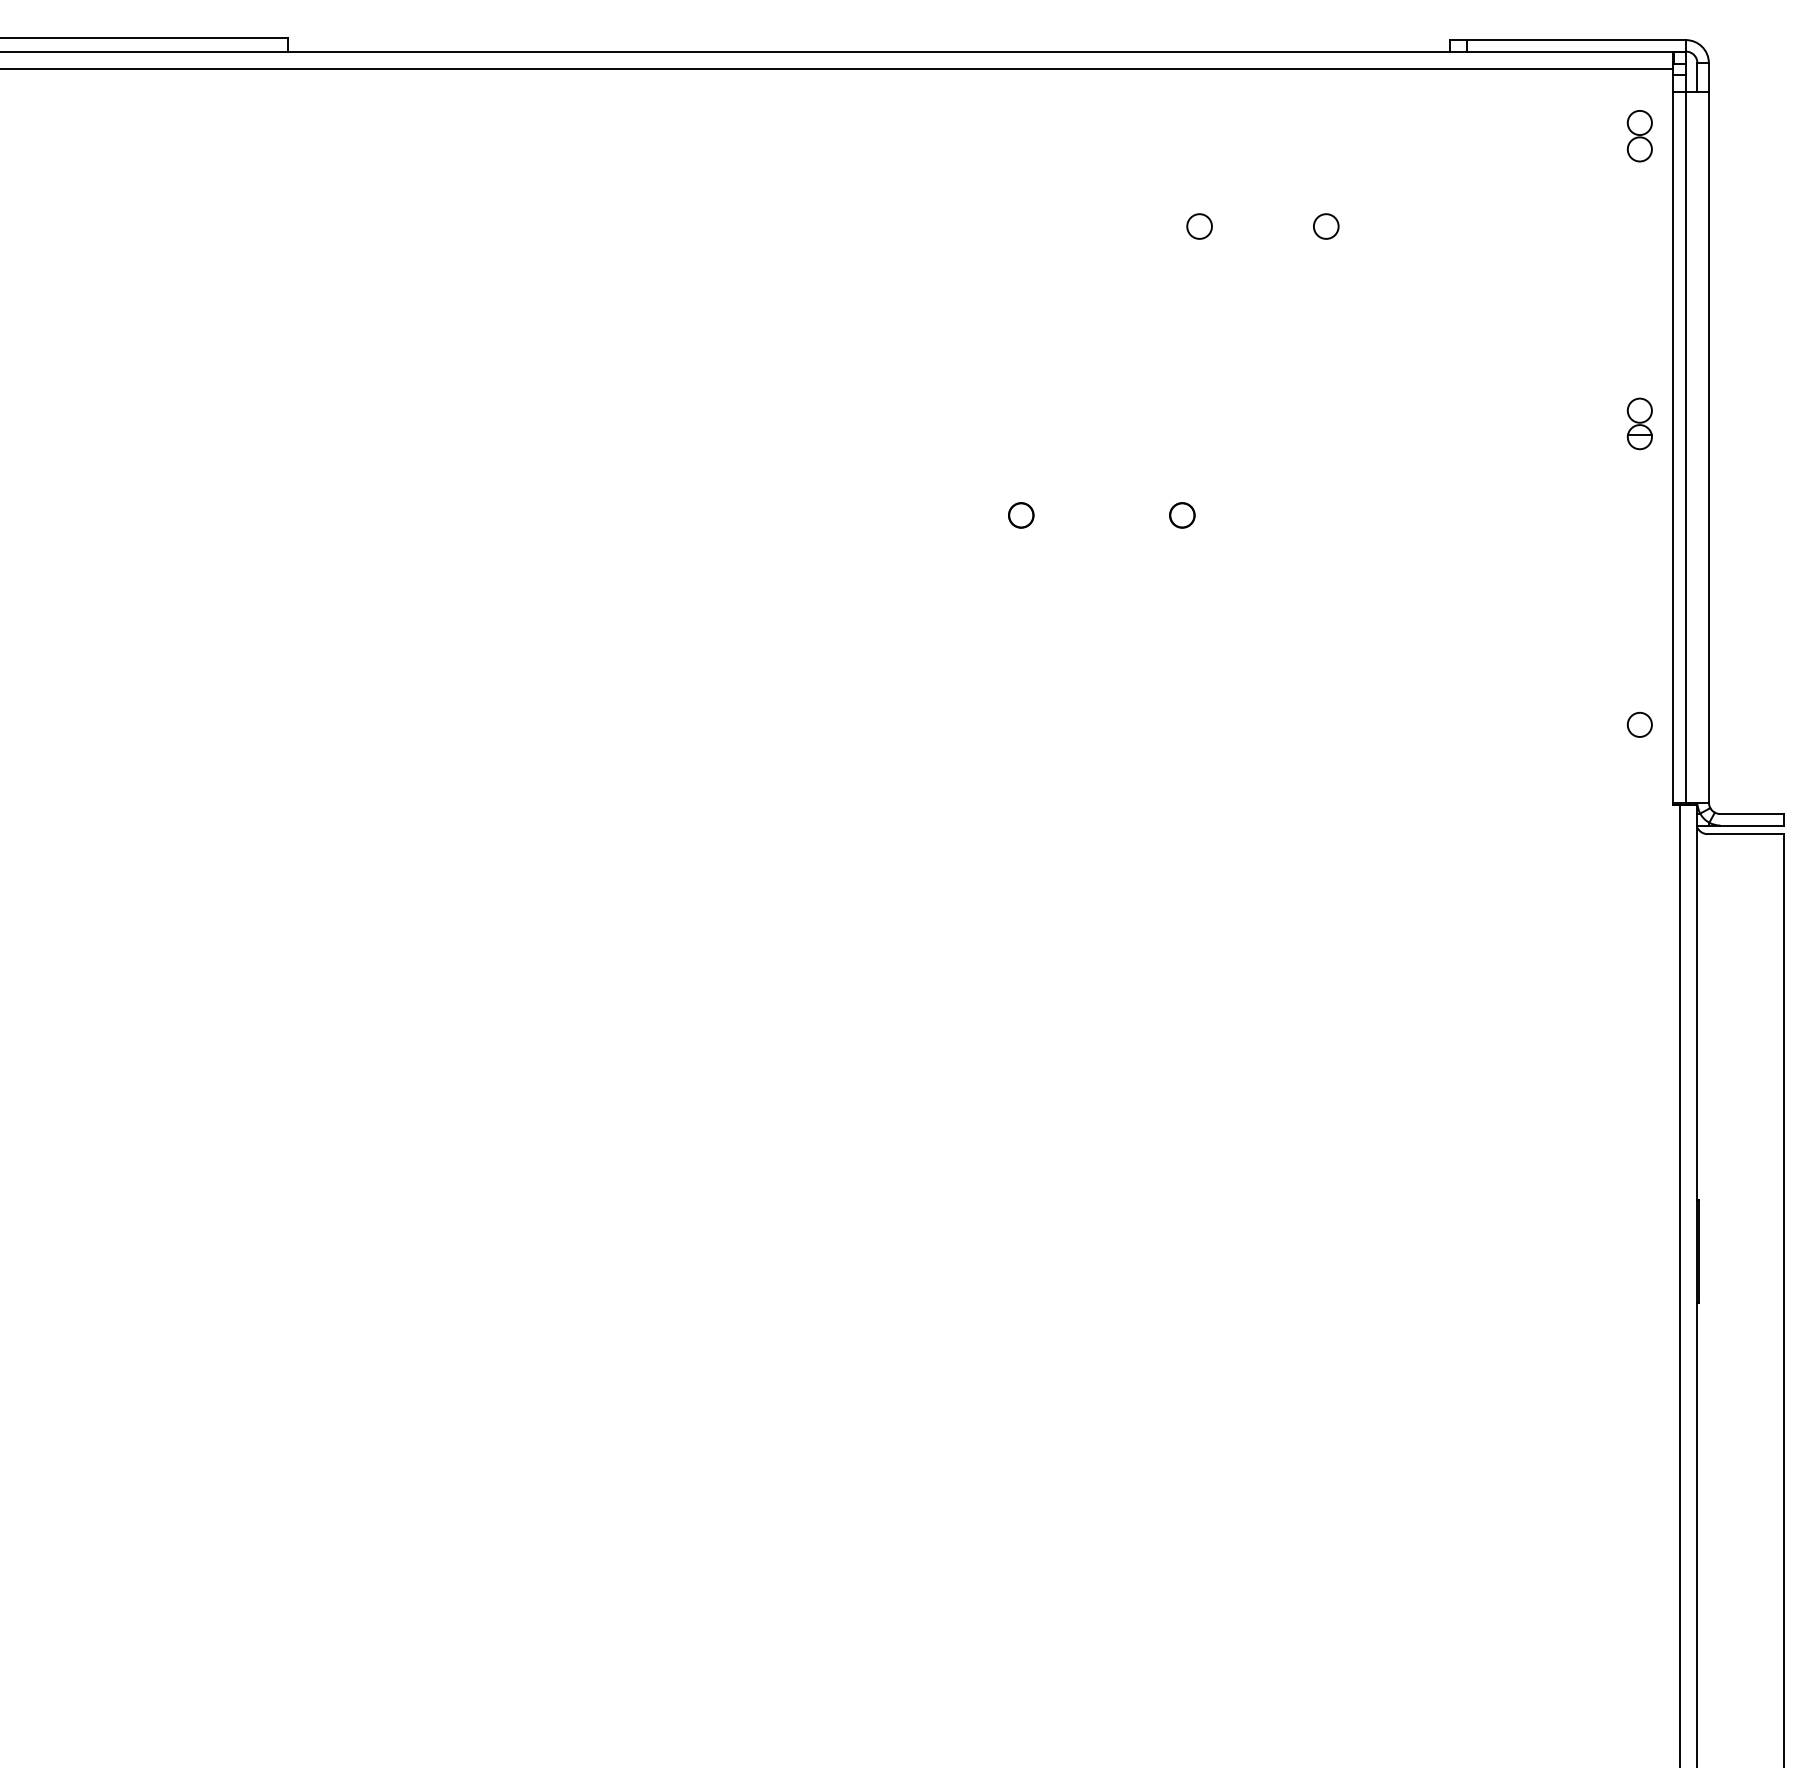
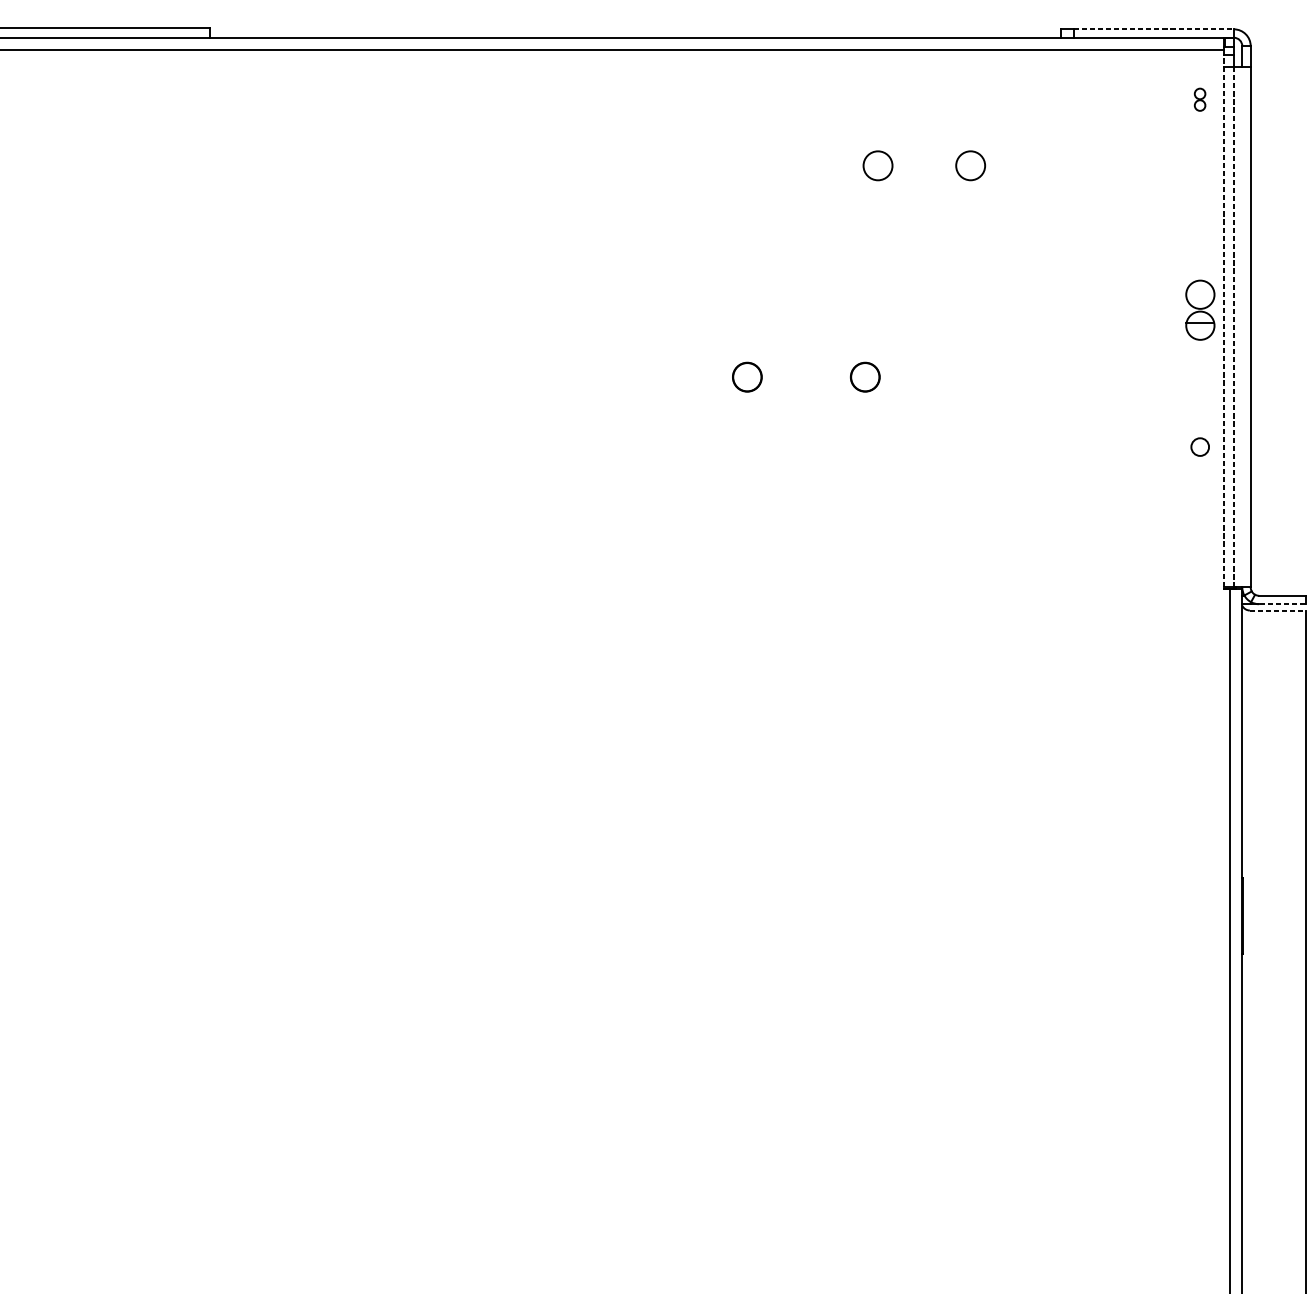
line: (1577, 40) -> (1154, 29), solid -> dashed
part: (1639, 136) -> (1199, 99), size x0.6
circle: (1199, 226) -> (877, 165), size x1.6
circle: (1325, 226) -> (970, 165), size x1.6
part: (1639, 423) -> (1199, 309), size x1.6
line: (1672, 437) -> (1224, 320), solid -> dashed
line: (1685, 447) -> (1233, 327), solid -> dashed
circle: (1021, 515) -> (747, 377), size x1.6
circle: (1182, 515) -> (865, 377), size x1.6
circle: (1639, 724) -> (1199, 446), moved
line: (1752, 825) -> (1282, 604), solid -> dashed
line: (1745, 834) -> (1277, 610), solid -> dashed

